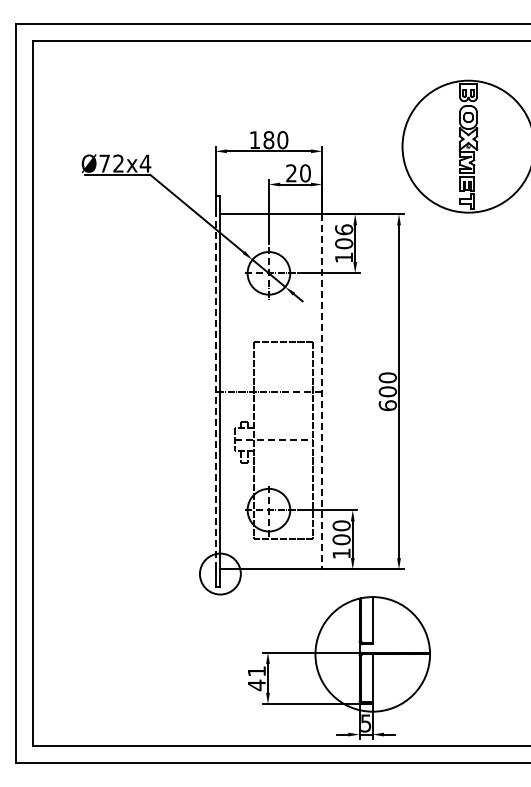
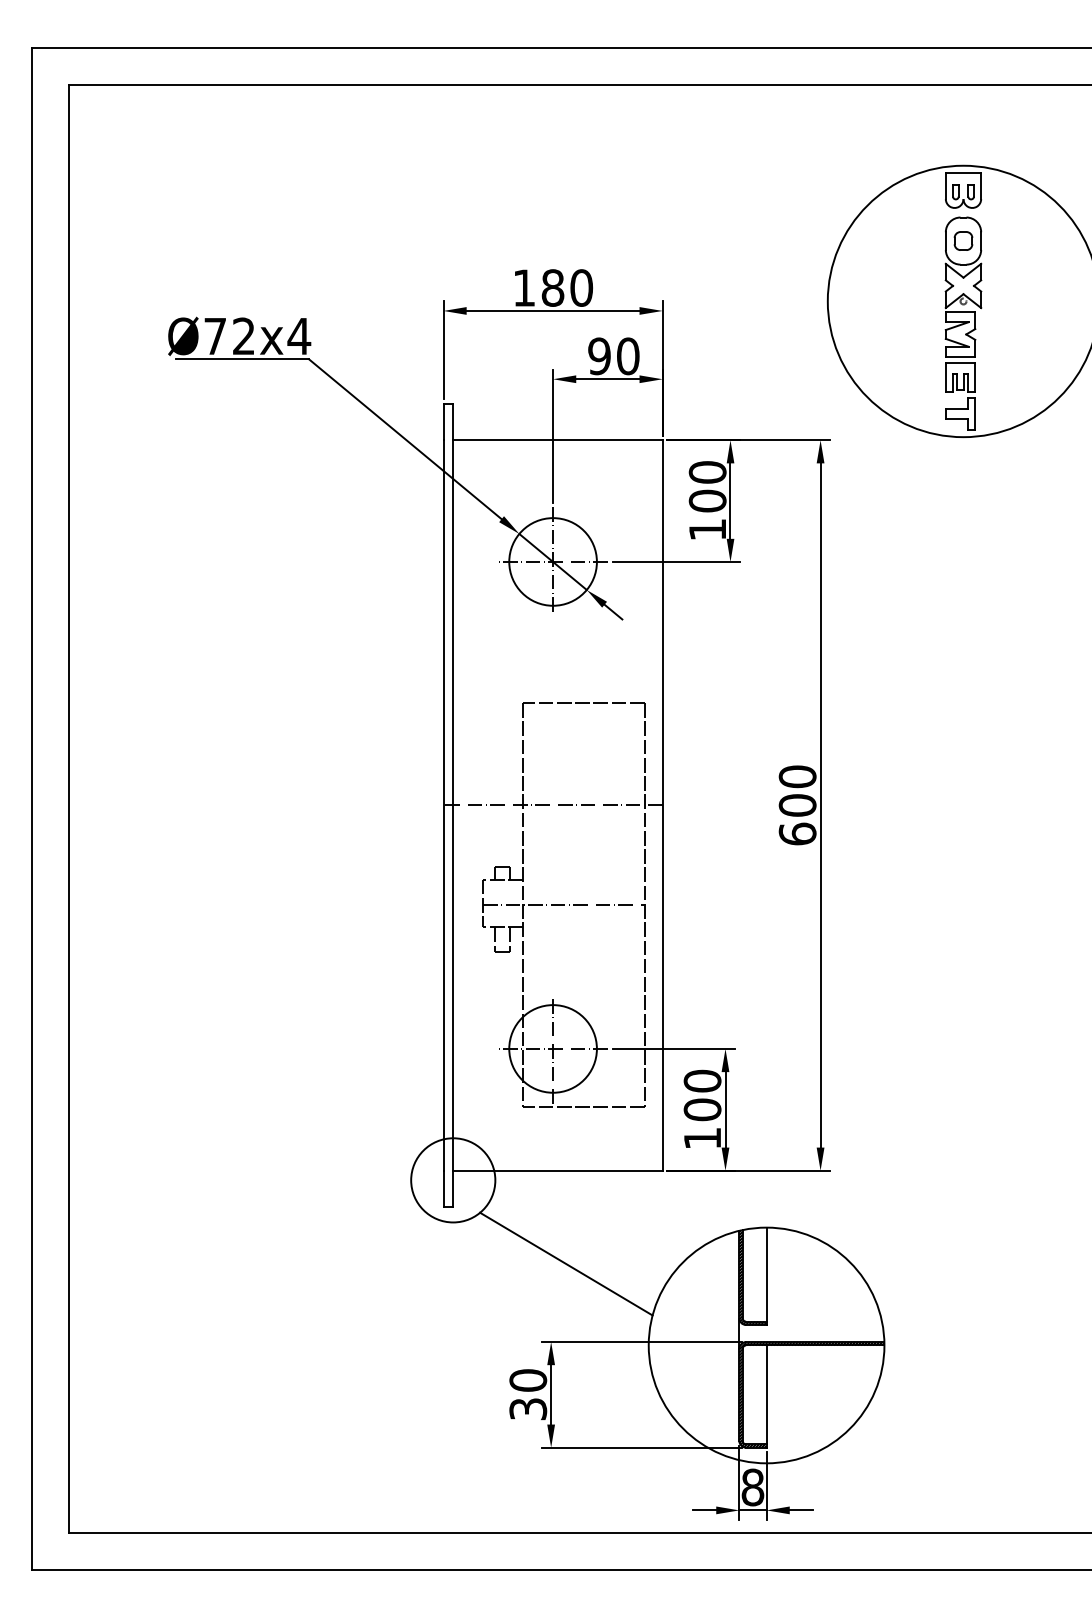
text: (291, 173) -> (599, 356), 20 -> 90
text: (344, 229) -> (708, 471), 106 -> 100
line: (215, 391) -> (443, 804), dashed -> solid
line: (322, 391) -> (663, 804), dashed -> solid
line: (275, 614) -> (566, 1263), added
text: (256, 678) -> (527, 1395), 41 -> 30
text: (366, 723) -> (753, 1487), 5 -> 8

